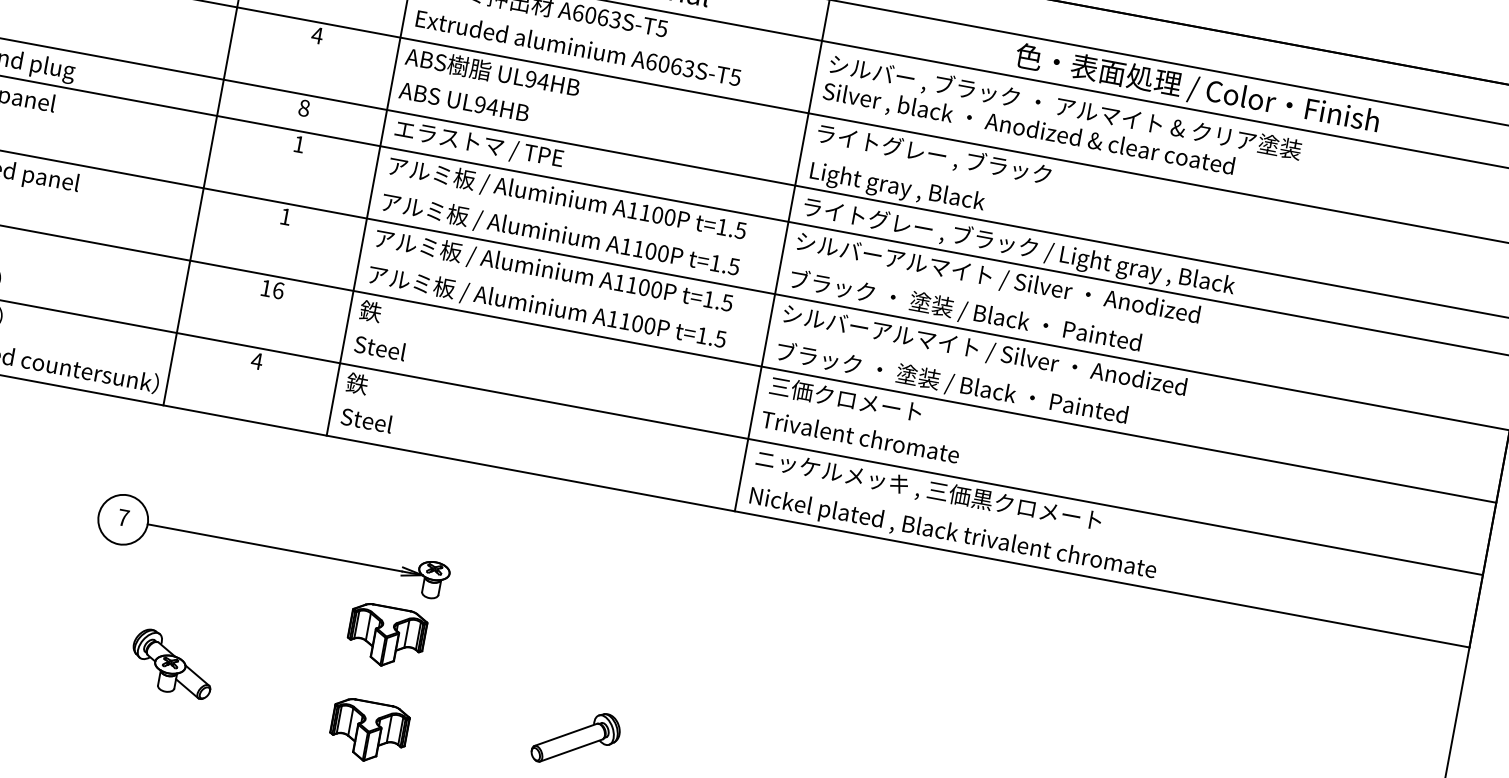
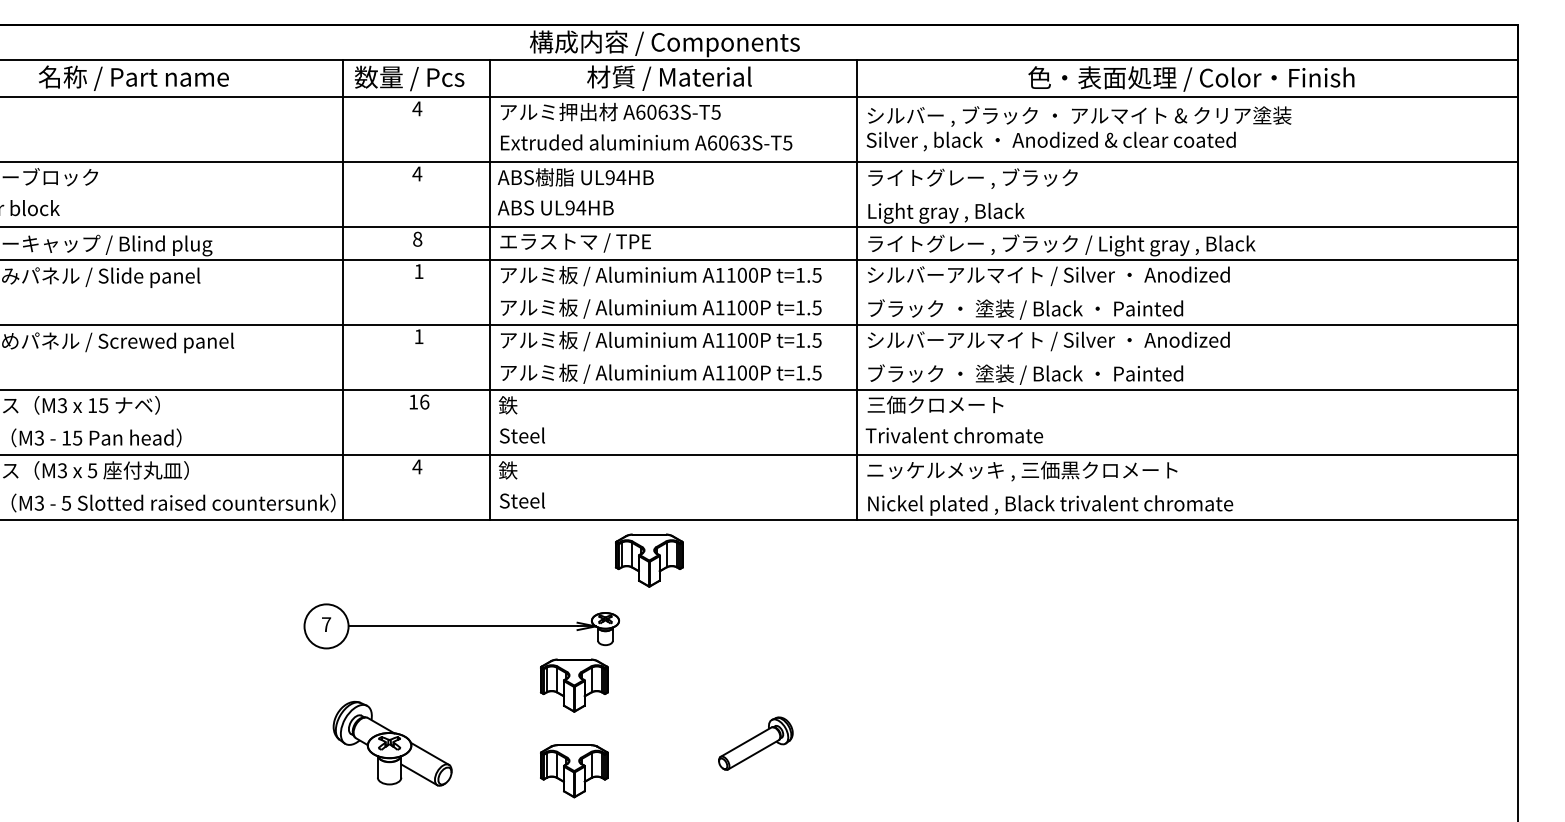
part: (495, 513) -> (649, 560), added
part: (172, 663) -> (392, 743), size x1.6

